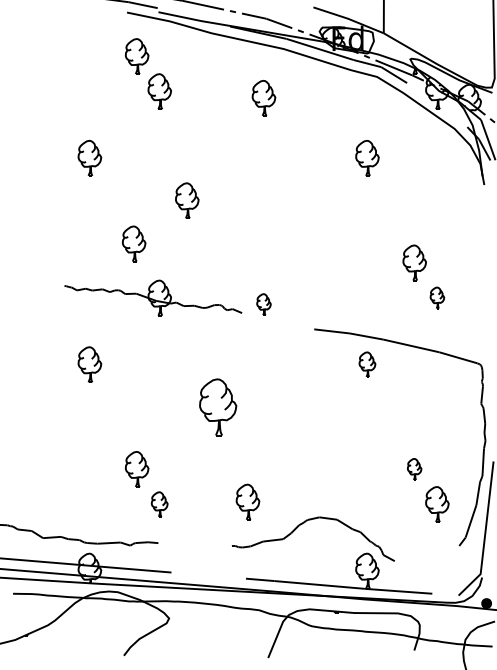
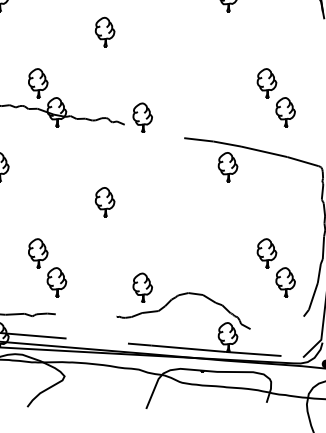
part: (187, 200) -> (105, 31), moved
part: (134, 243) -> (38, 83), moved
part: (437, 297) -> (285, 111), size x1.67
part: (263, 304) -> (142, 117), size x1.67
part: (367, 364) -> (228, 167), size x1.43
part: (218, 406) -> (105, 201), size x0.62
part: (414, 469) -> (266, 253), size x1.67
part: (247, 501) -> (142, 287), moved
part: (159, 504) -> (56, 282), size x1.43

